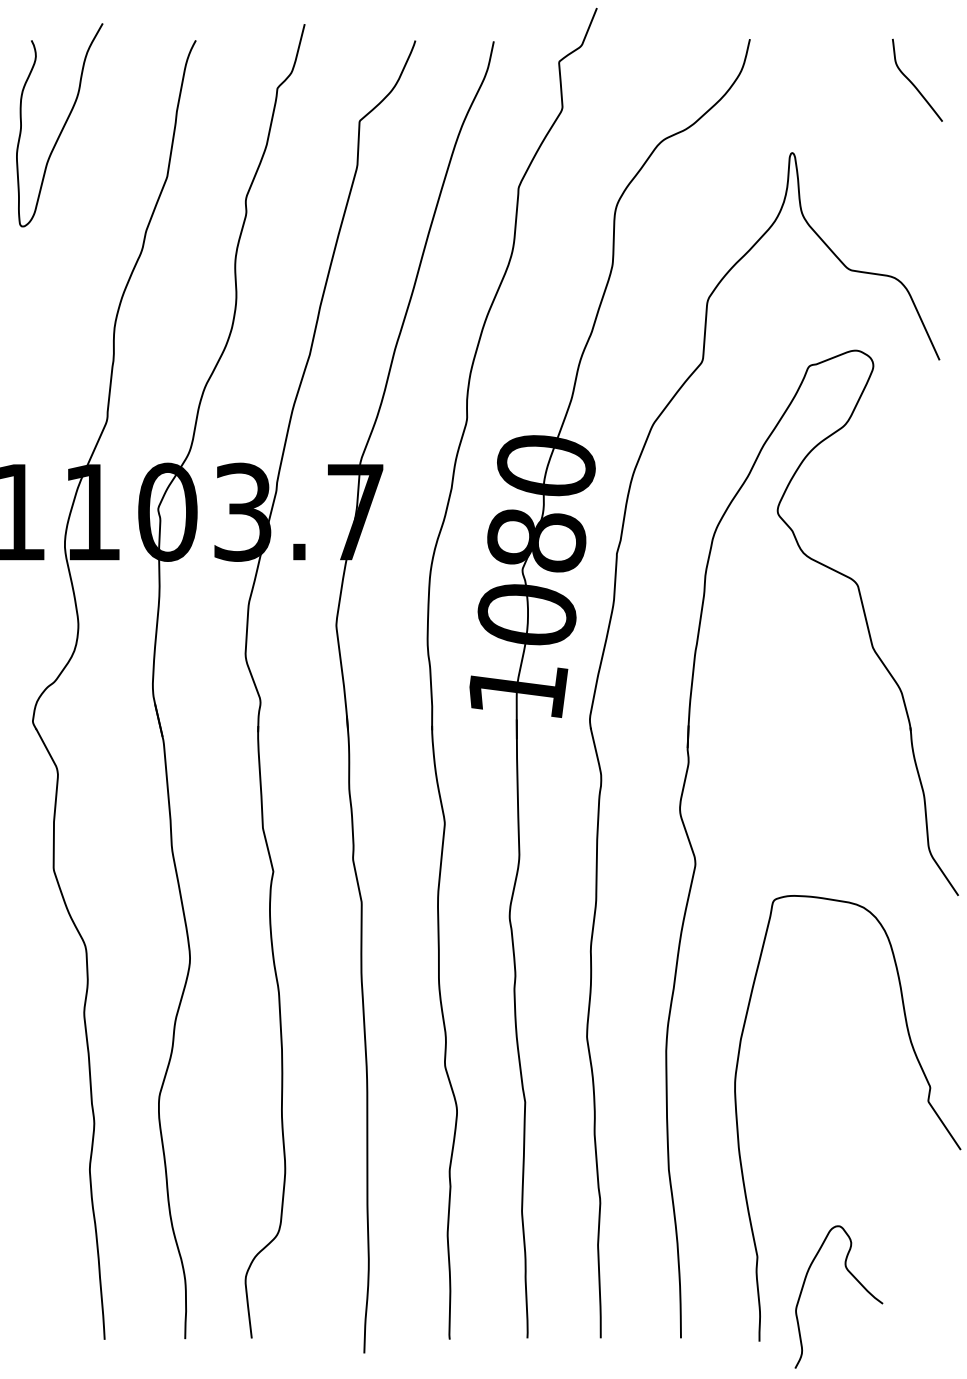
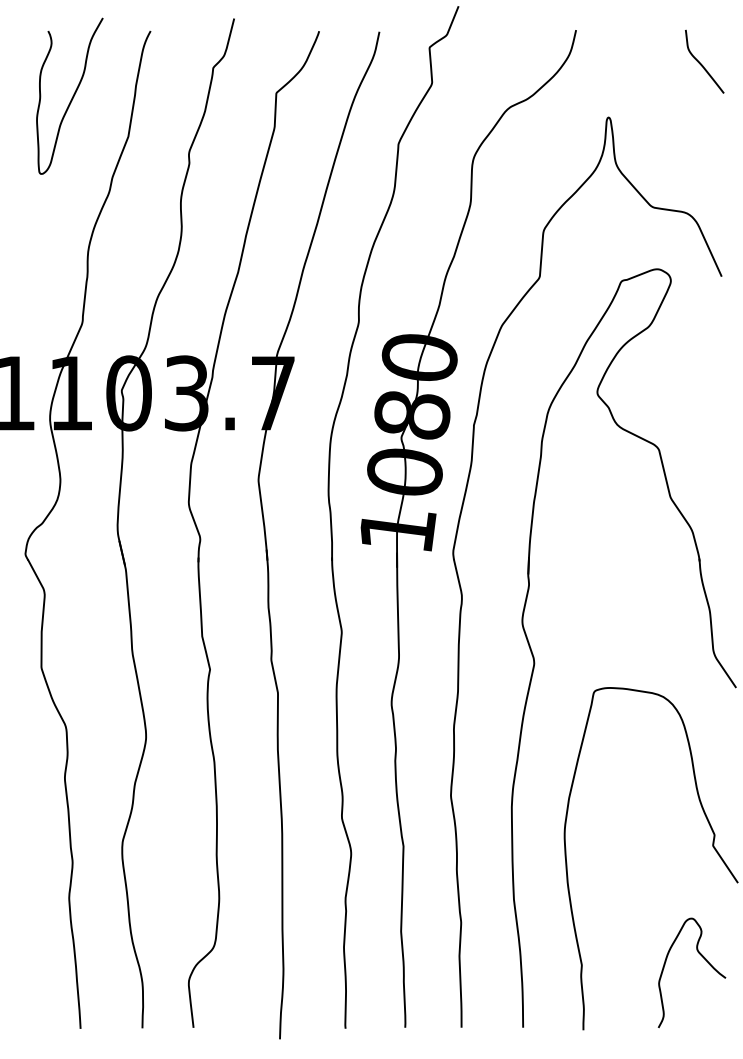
curve: (62, 127) -> (72, 97), moved
curve: (855, 1279) -> (704, 959), moved

